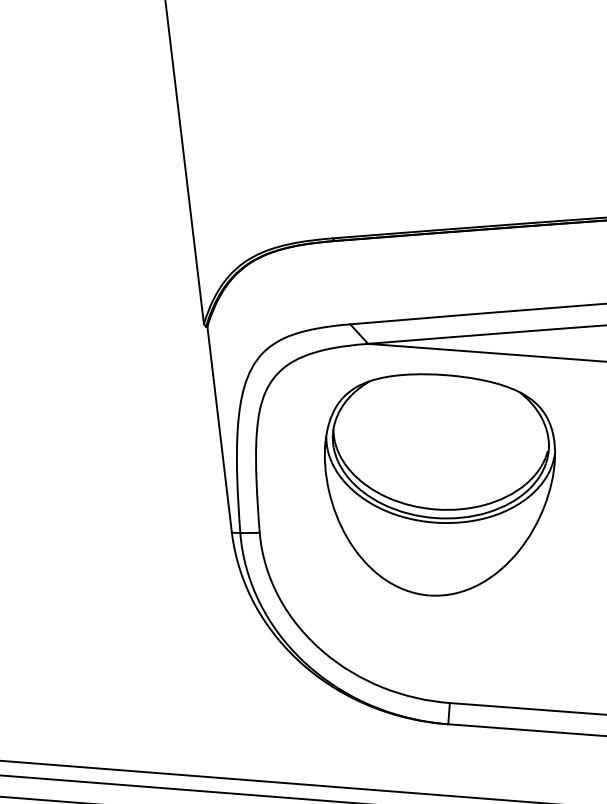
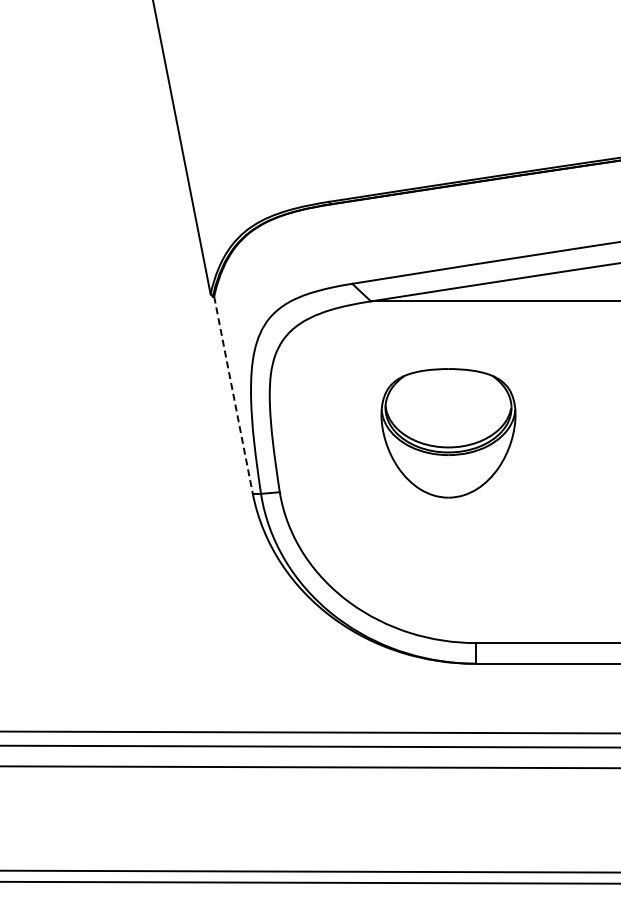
line: (219, 429) -> (233, 395), solid -> dashed
part: (437, 485) -> (448, 433), size x0.6

